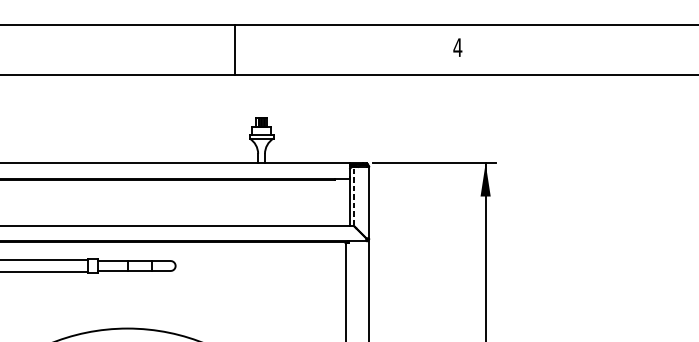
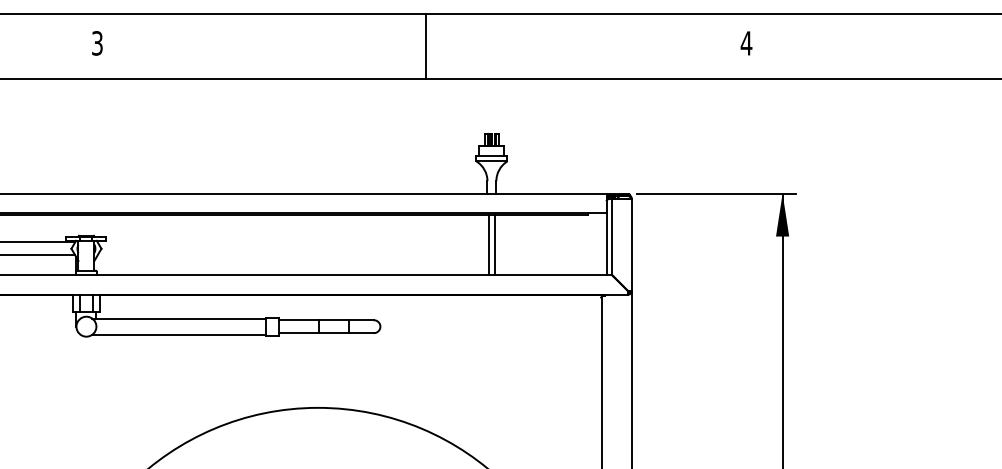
line: (235, 50) -> (425, 46), moved
line: (353, 196) -> (611, 236), dashed -> solid
line: (258, 202) -> (488, 244), added
line: (263, 202) -> (494, 244), added

